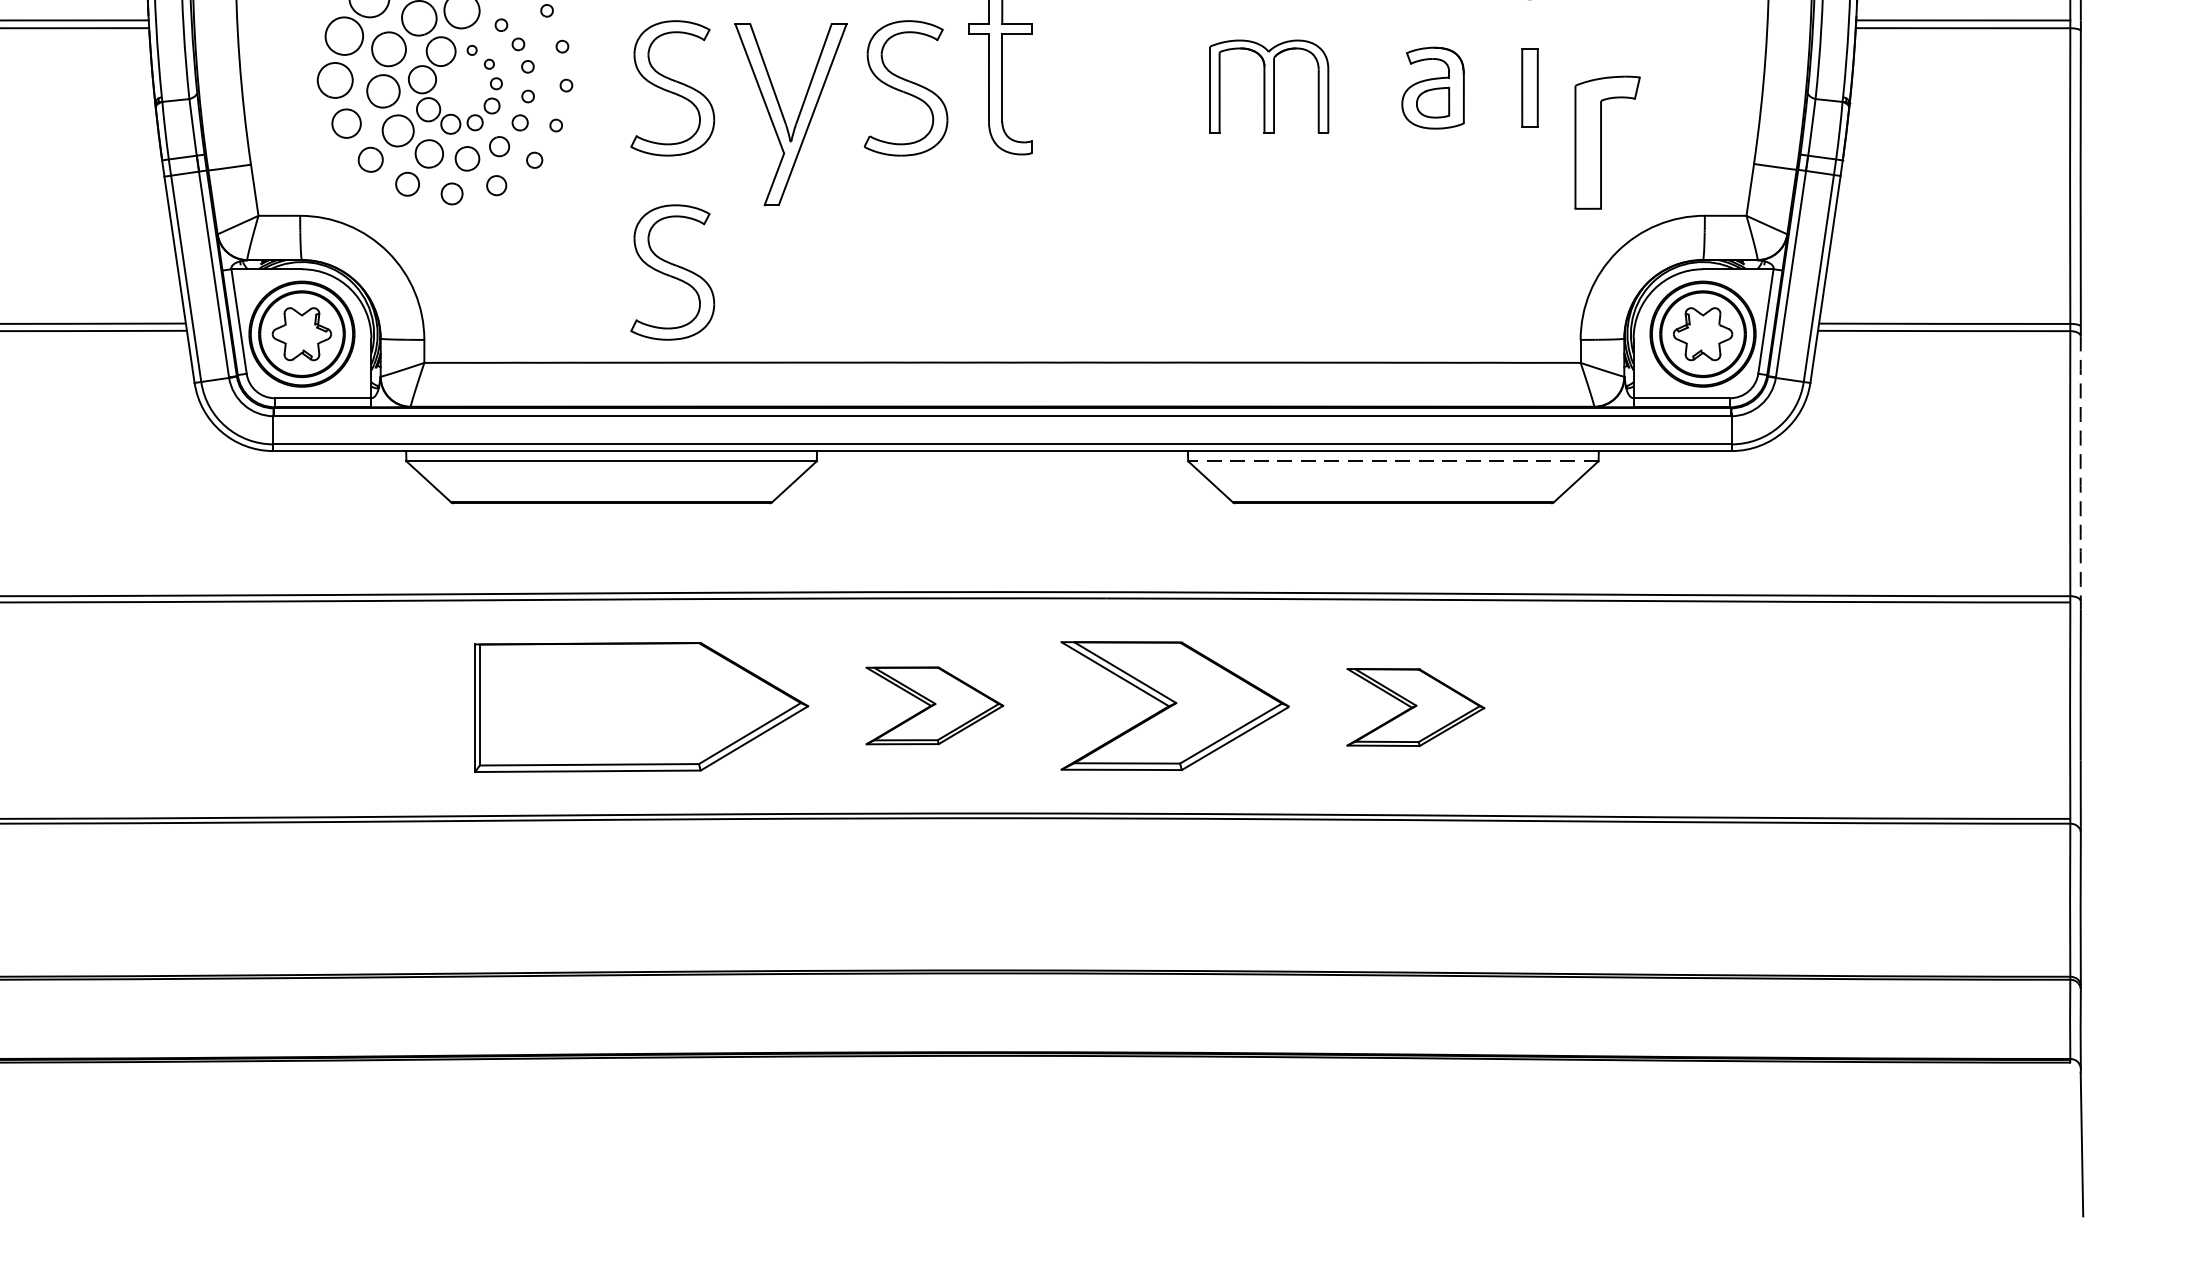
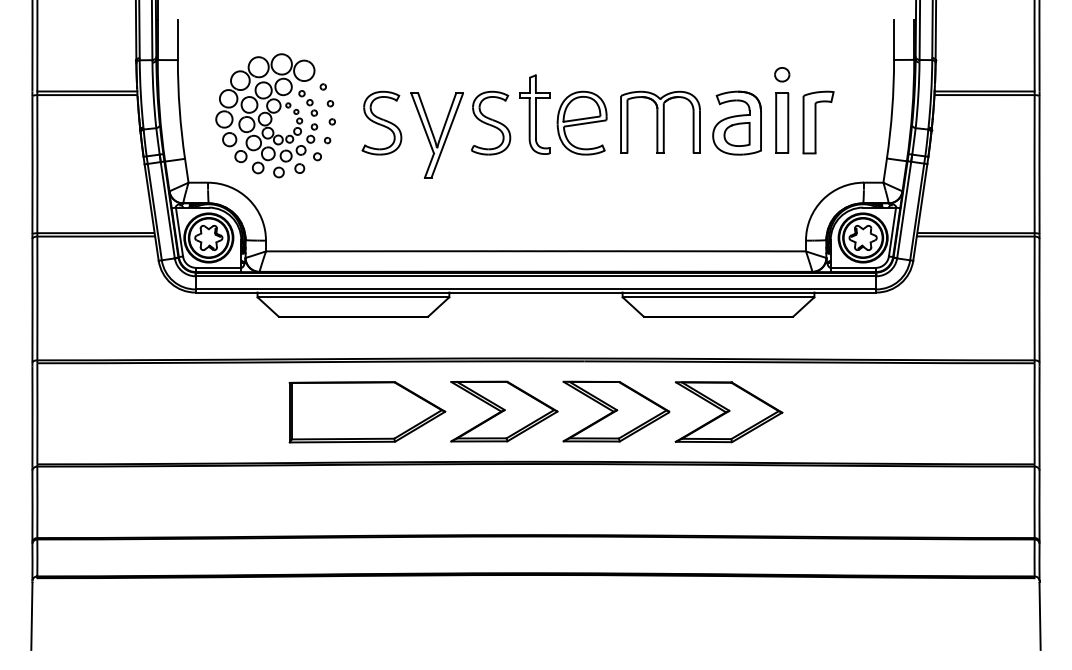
part: (1269, 84) -> (660, 121), size x1.43
part: (1099, 86) -> (581, 122), added
part: (1431, 86) -> (736, 122), size x1.67
part: (1530, 86) -> (782, 122), size x1.67
part: (1607, 142) -> (818, 122), moved
part: (671, 271) -> (381, 208), removed
line: (1393, 461) -> (718, 297), dashed -> solid
arc: (2080, 468) -> (1039, 300), dashed -> solid
part: (935, 705) -> (504, 411), size x1.67
part: (1414, 707) -> (728, 412), size x1.67

